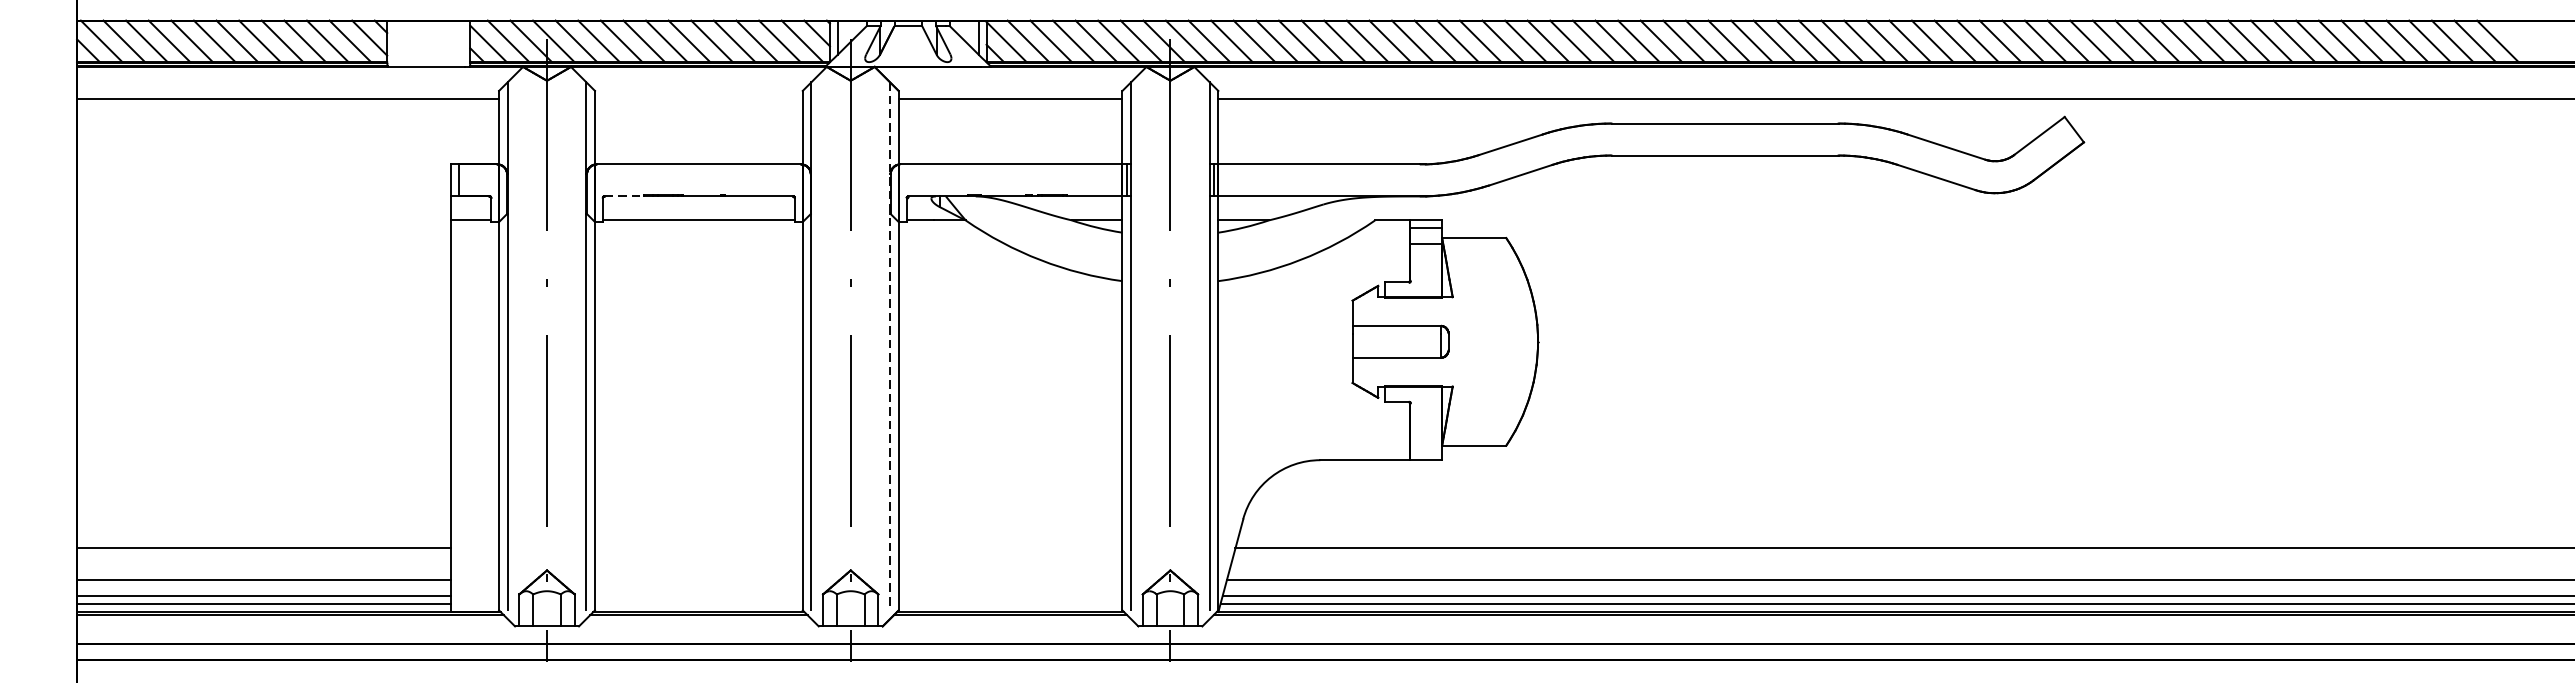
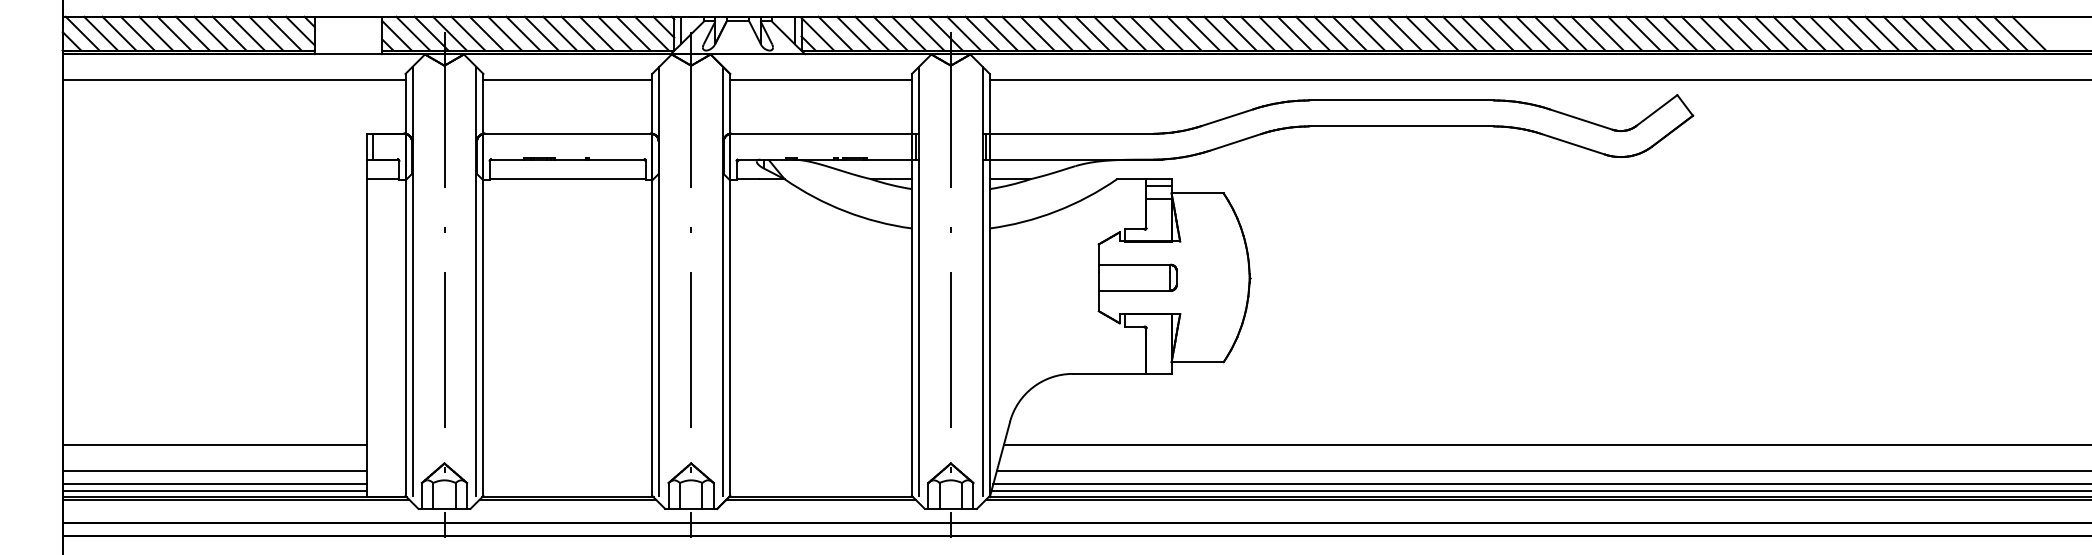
line: (698, 98) -> (567, 80), added
line: (624, 196) -> (507, 159), dashed -> solid
line: (890, 346) -> (723, 281), dashed -> solid

